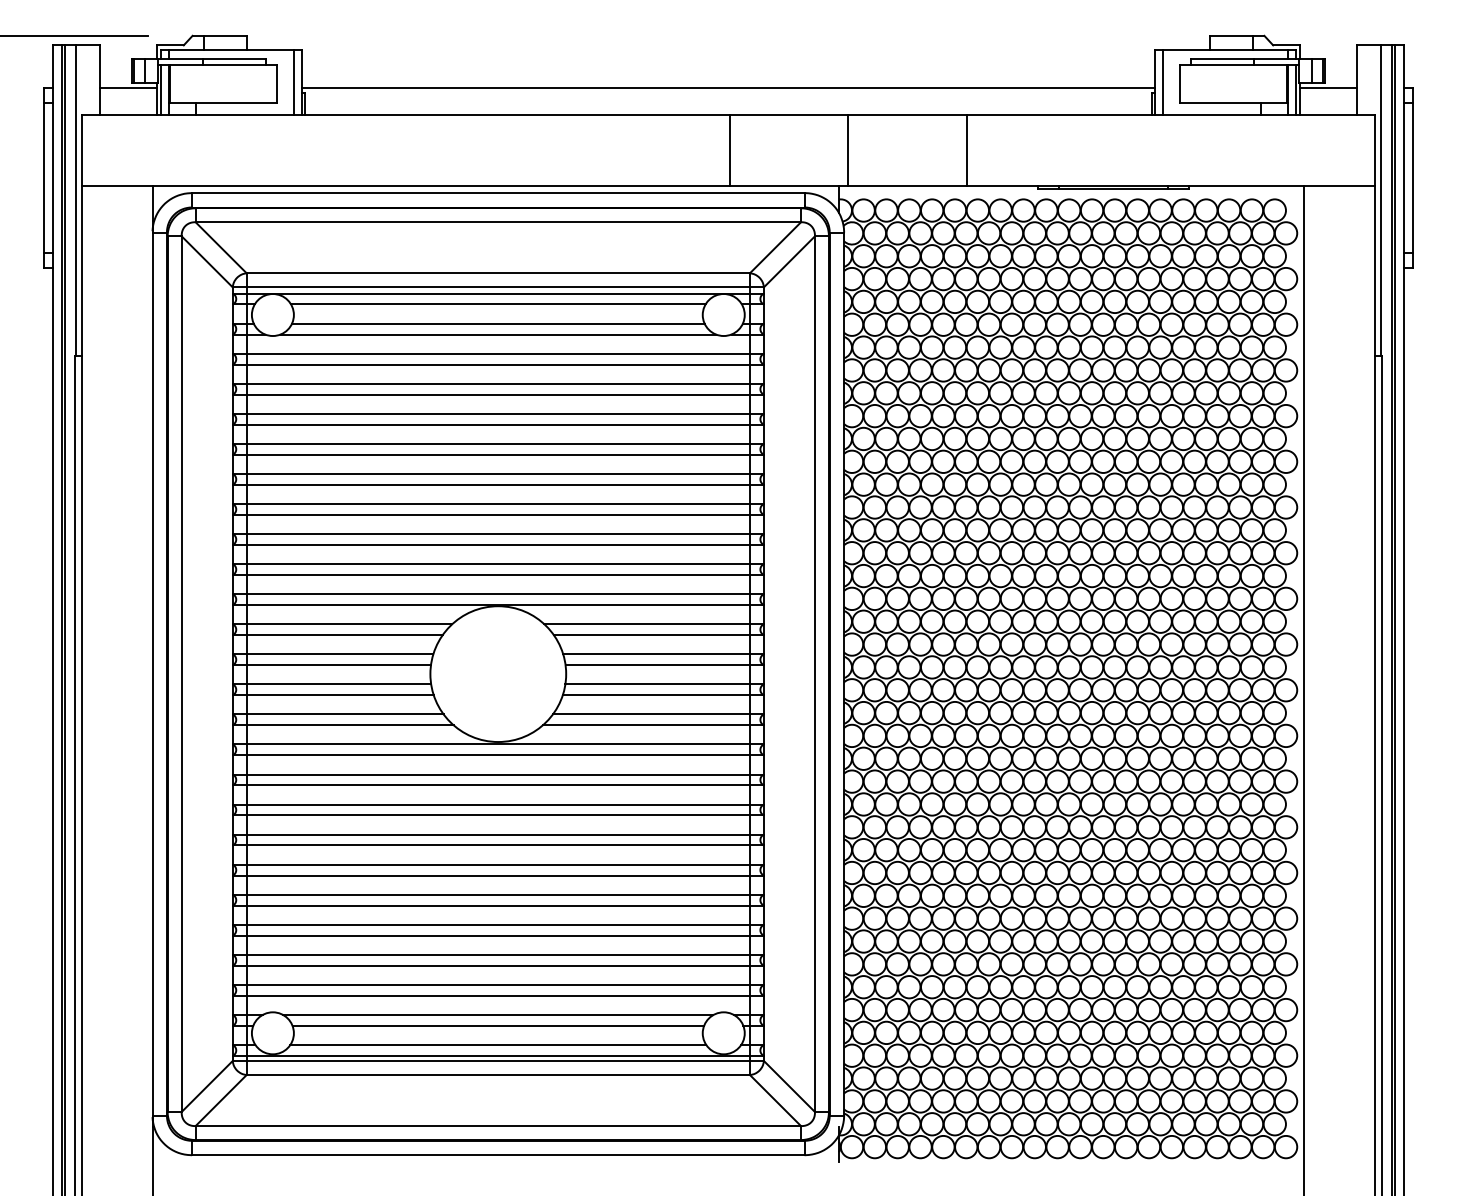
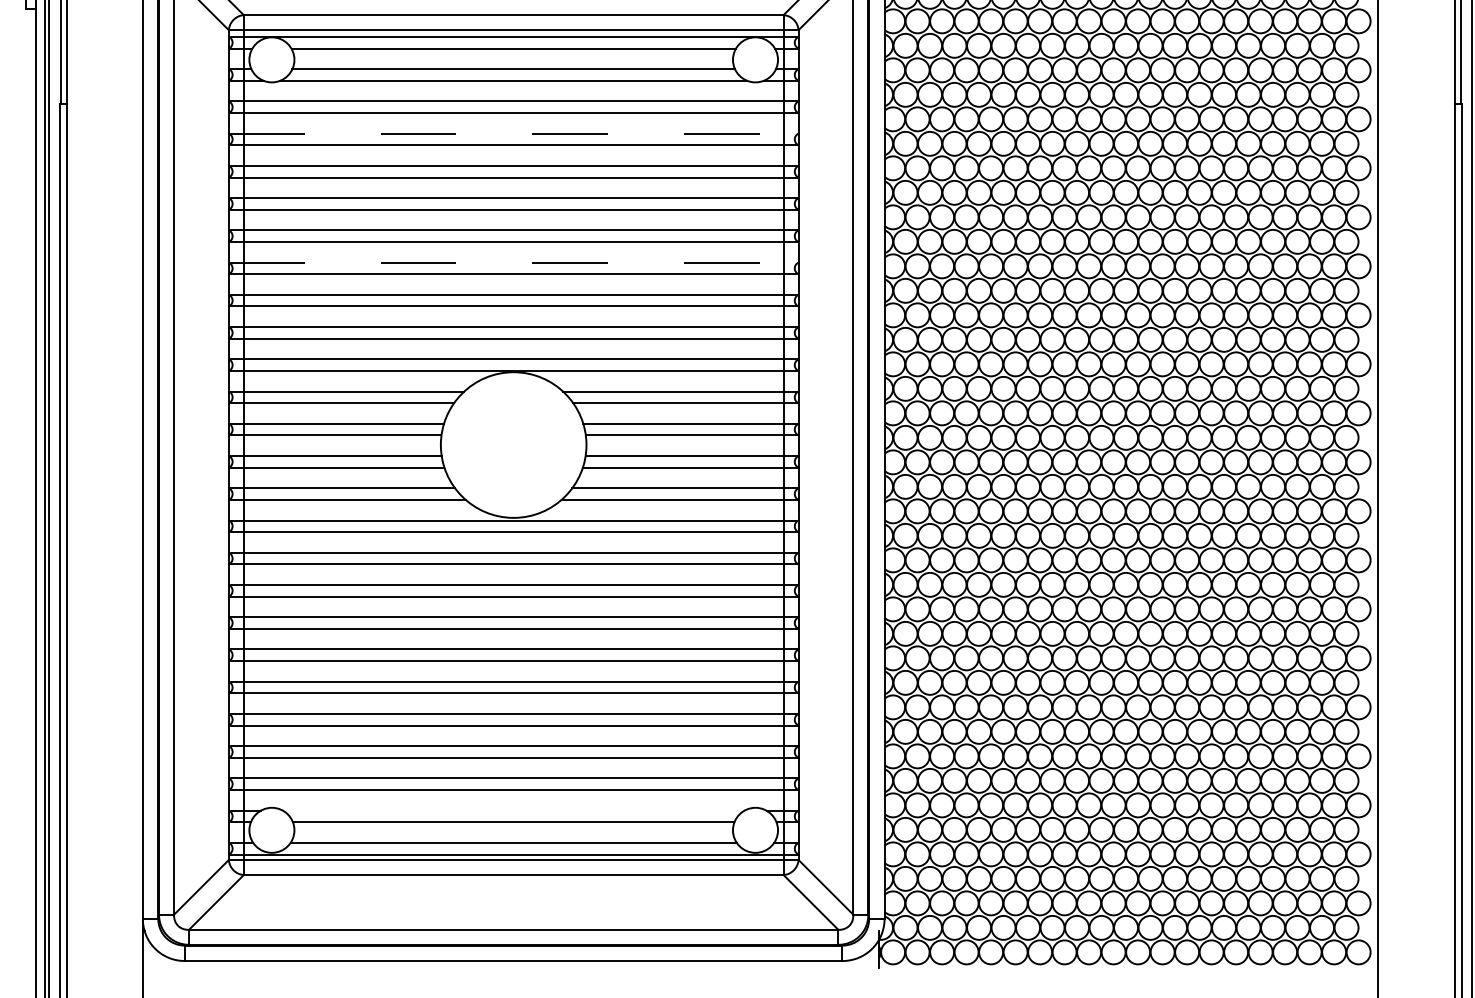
line: (498, 383) -> (513, 133), solid -> dashed
line: (498, 504) -> (513, 263), solid -> dashed
line: (498, 1015) -> (513, 811), removed

